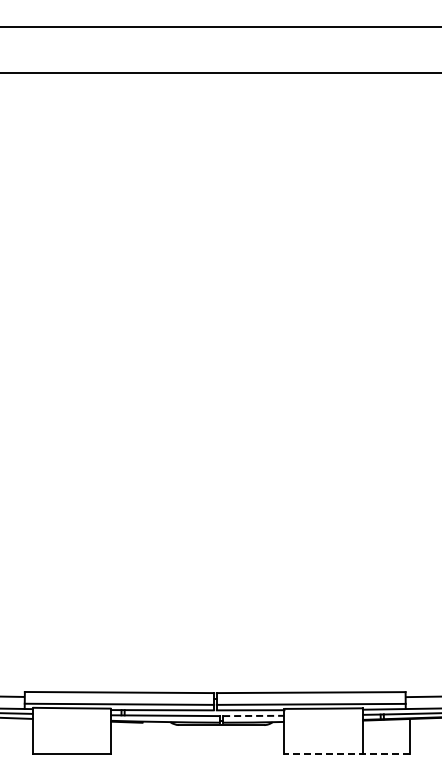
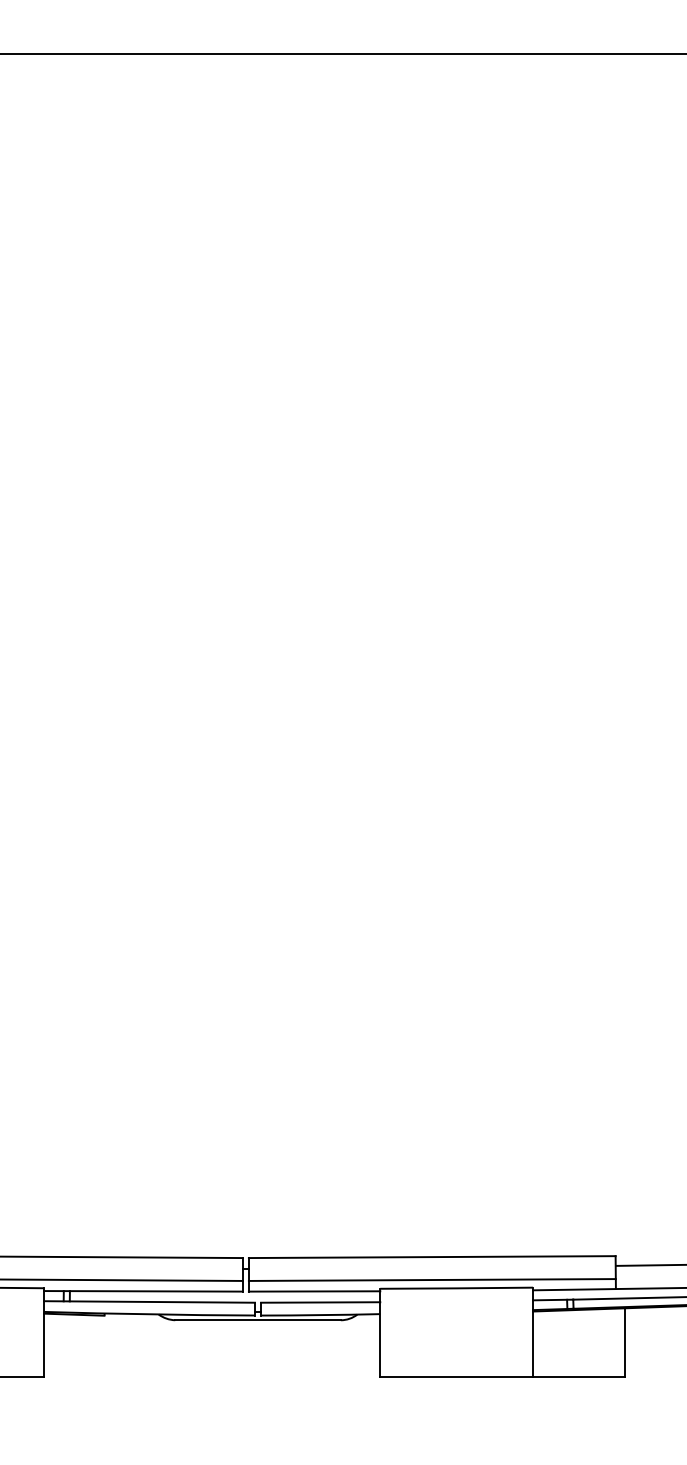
line: (253, 715) -> (320, 1301), dashed -> solid
line: (347, 754) -> (502, 1377), dashed -> solid

